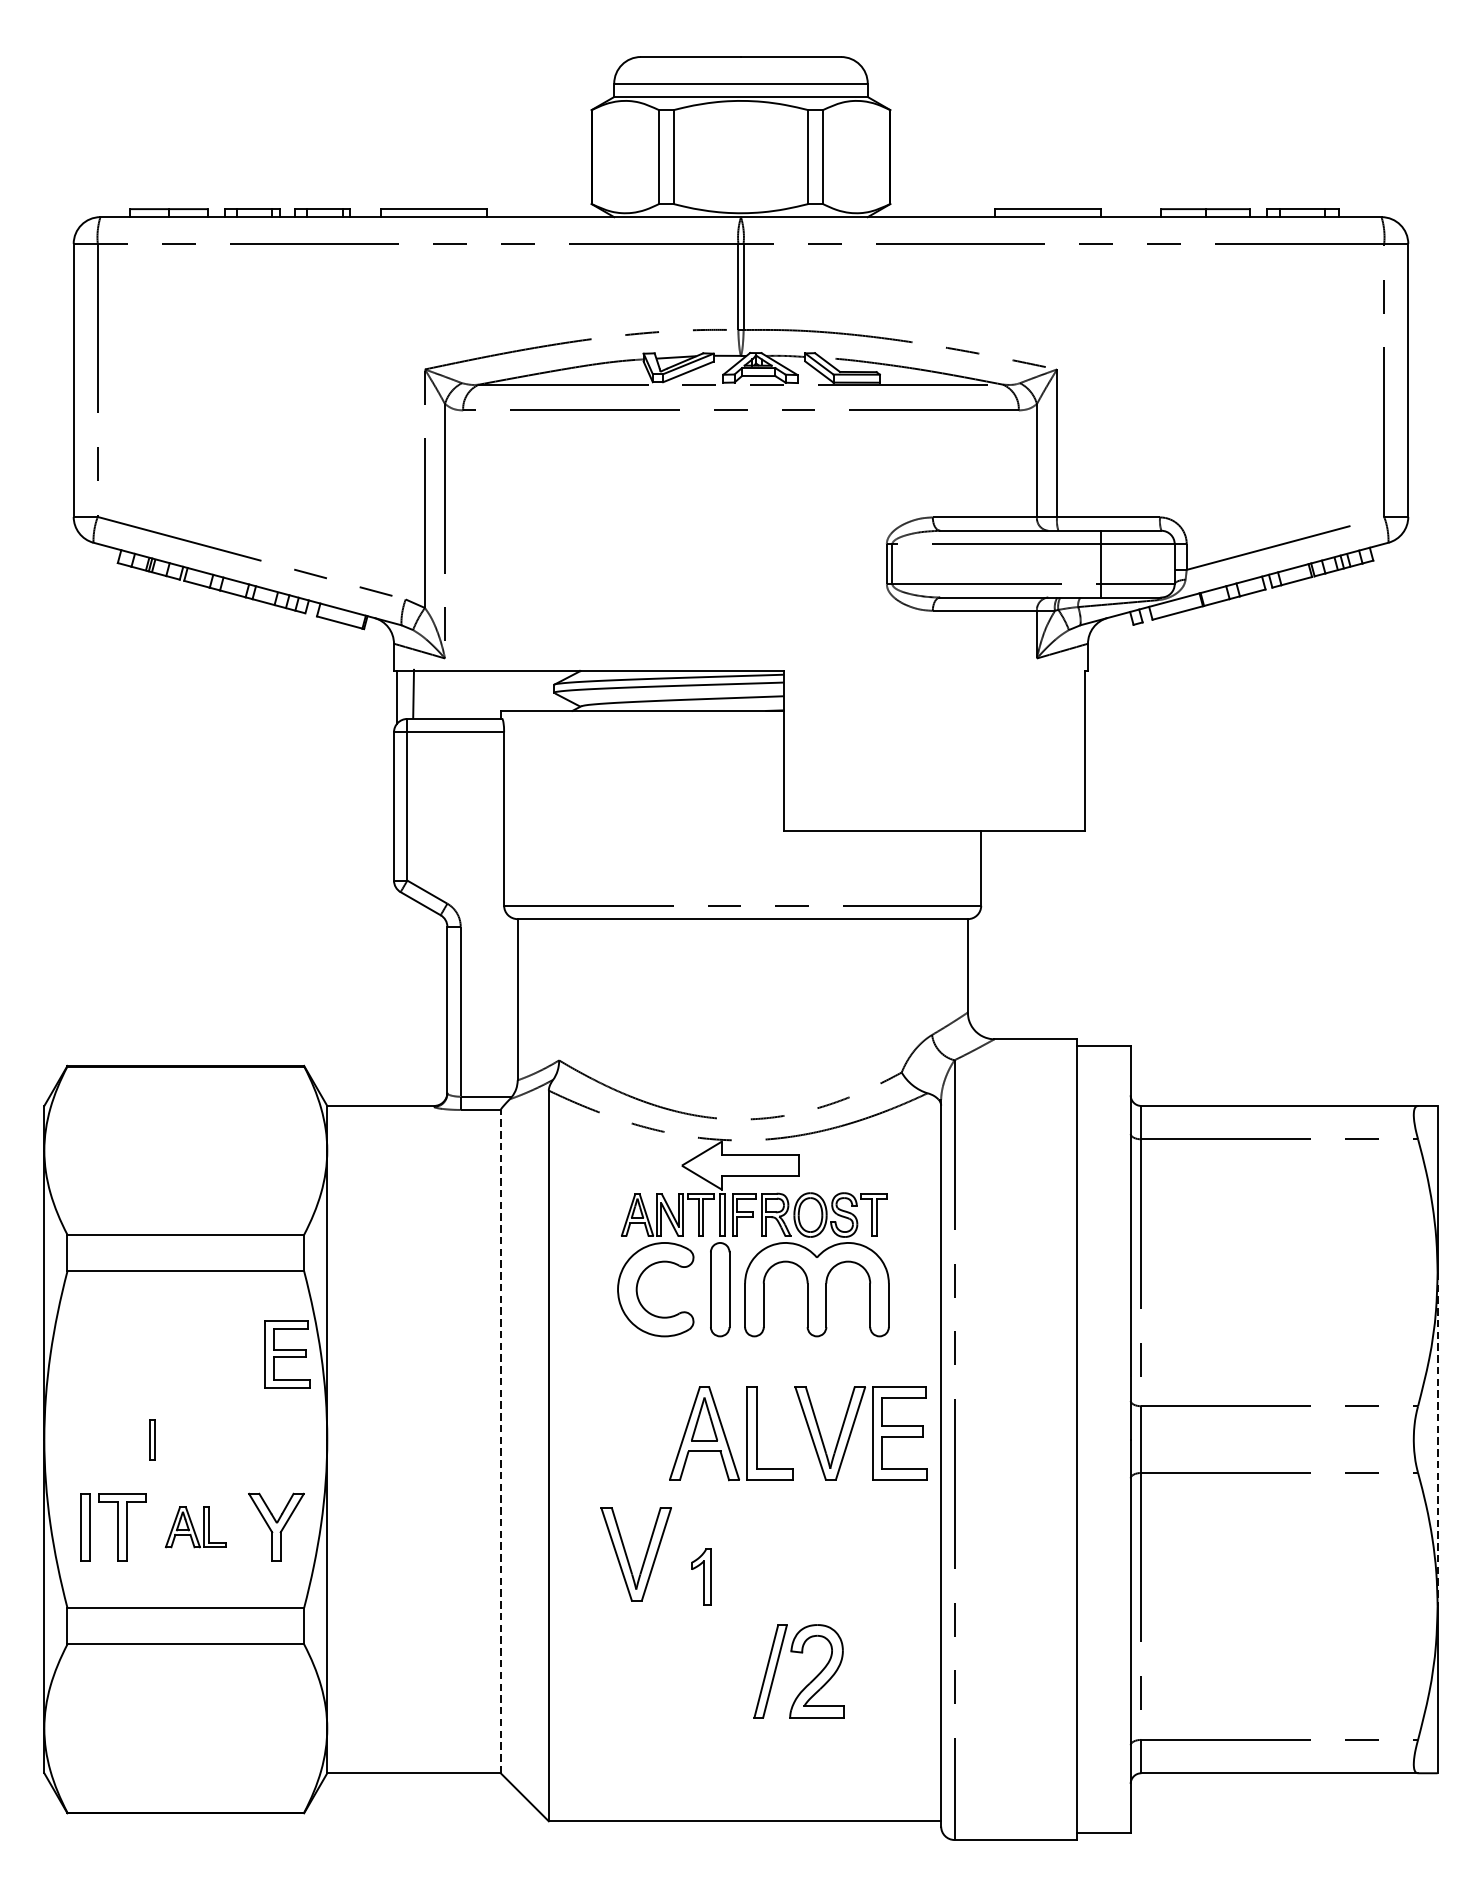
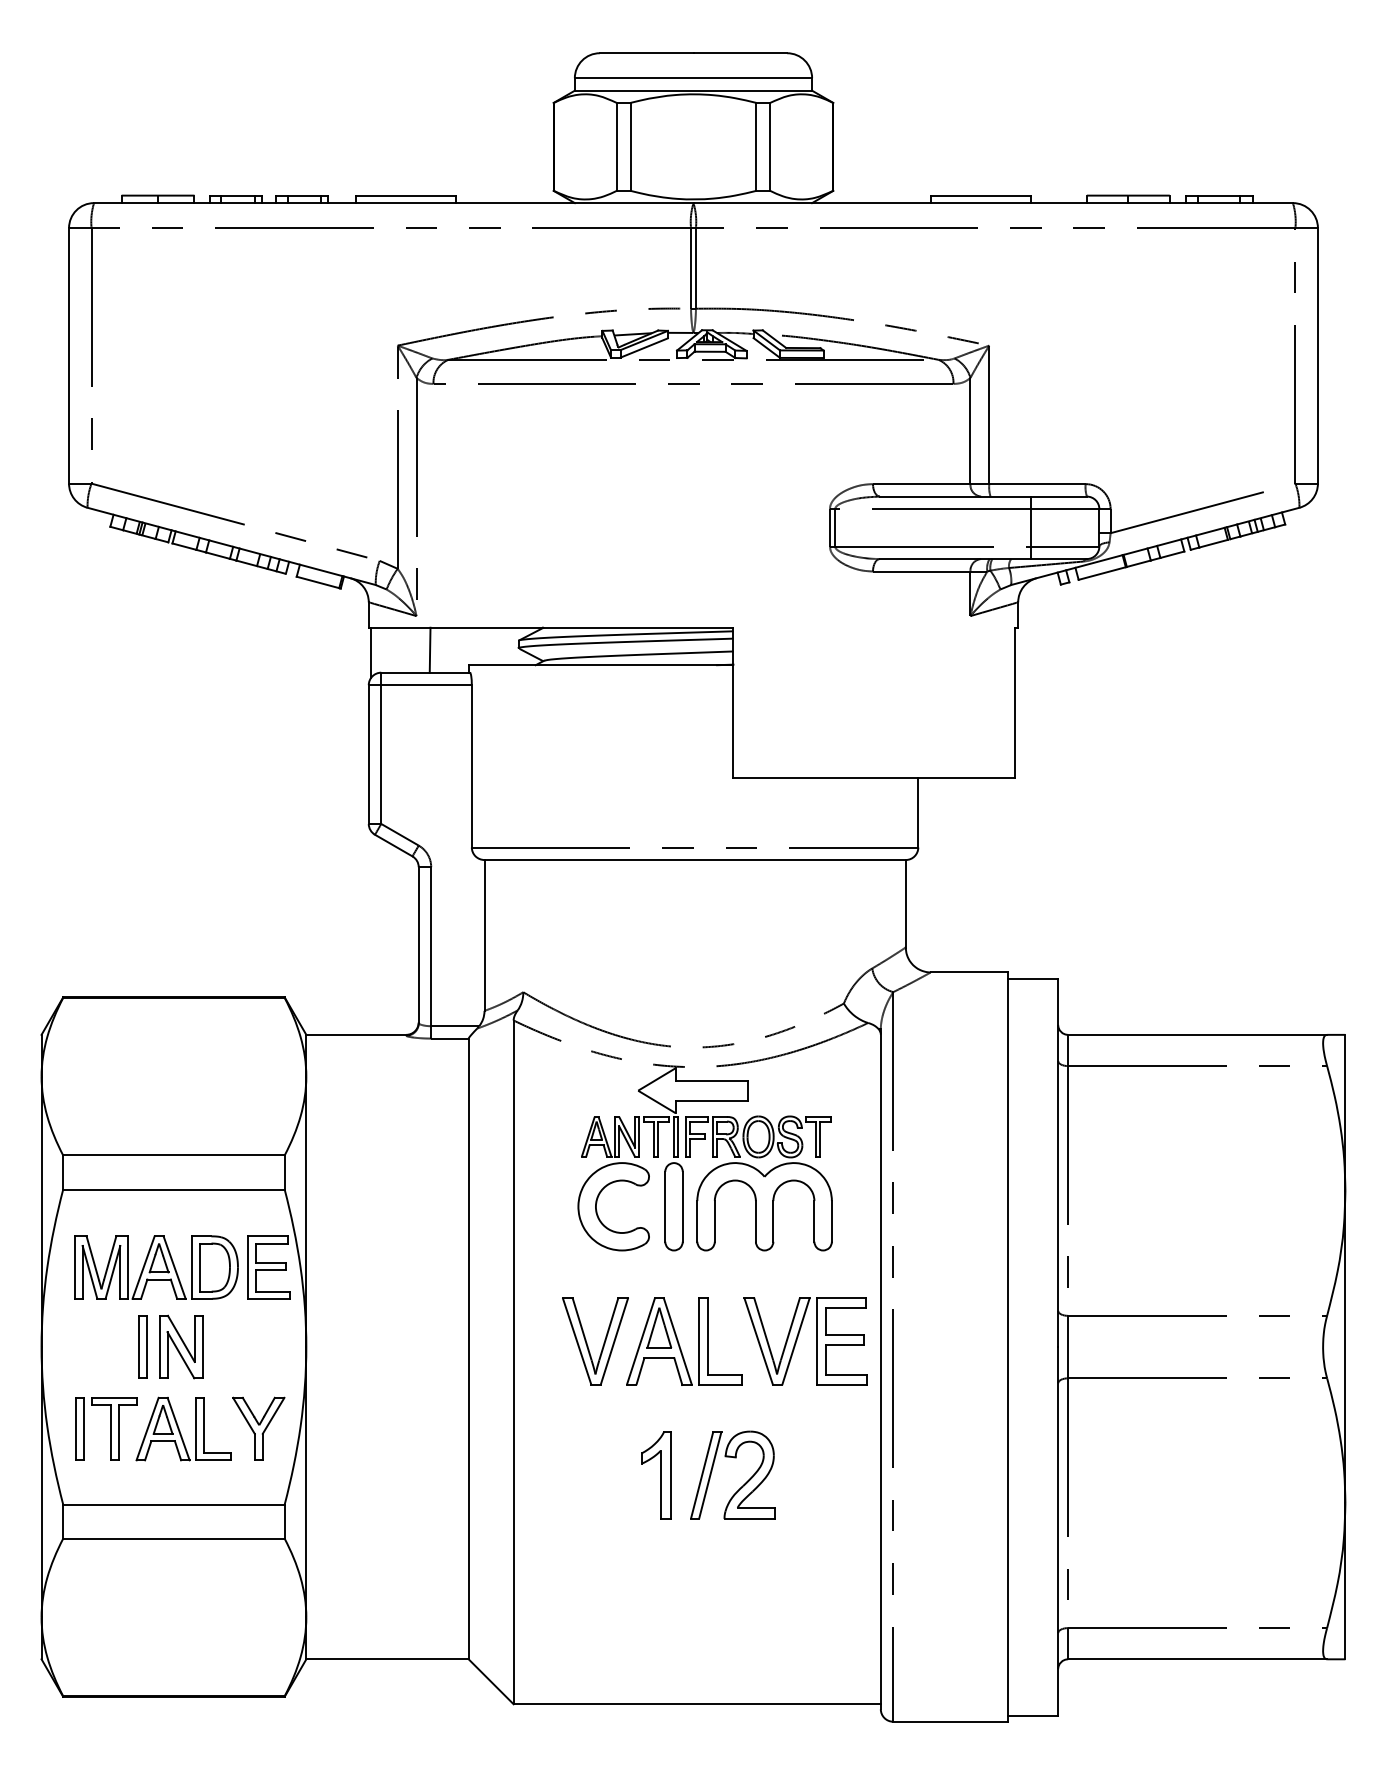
line: (412, 693) -> (429, 649), moved
part: (167, 1354) -> (156, 1267), added
part: (152, 1438) -> (142, 1346), size x1.67
part: (193, 1438) -> (181, 1346), added
line: (1437, 1440) -> (1345, 1347), dashed -> solid
line: (500, 1441) -> (468, 1348), dashed -> solid
part: (196, 1526) -> (183, 1428), size x1.67
part: (627, 1555) -> (587, 1342), moved
part: (701, 1576) -> (656, 1475), size x1.67
part: (810, 1681) -> (743, 1484), moved

